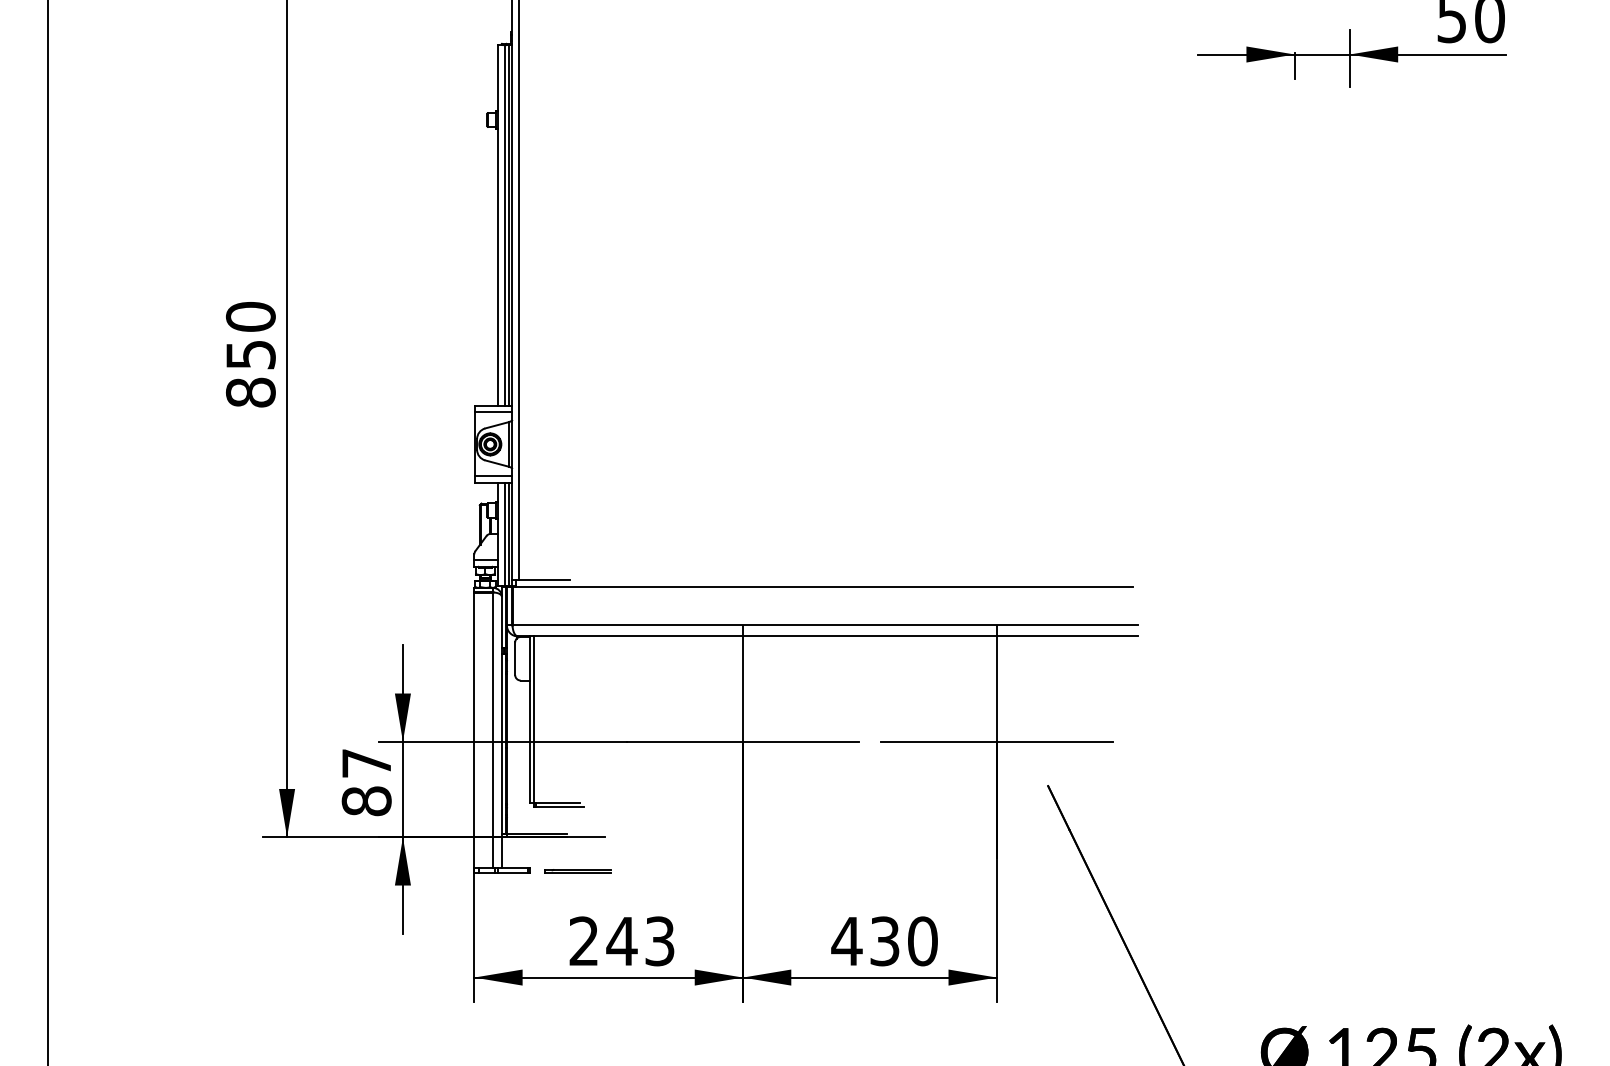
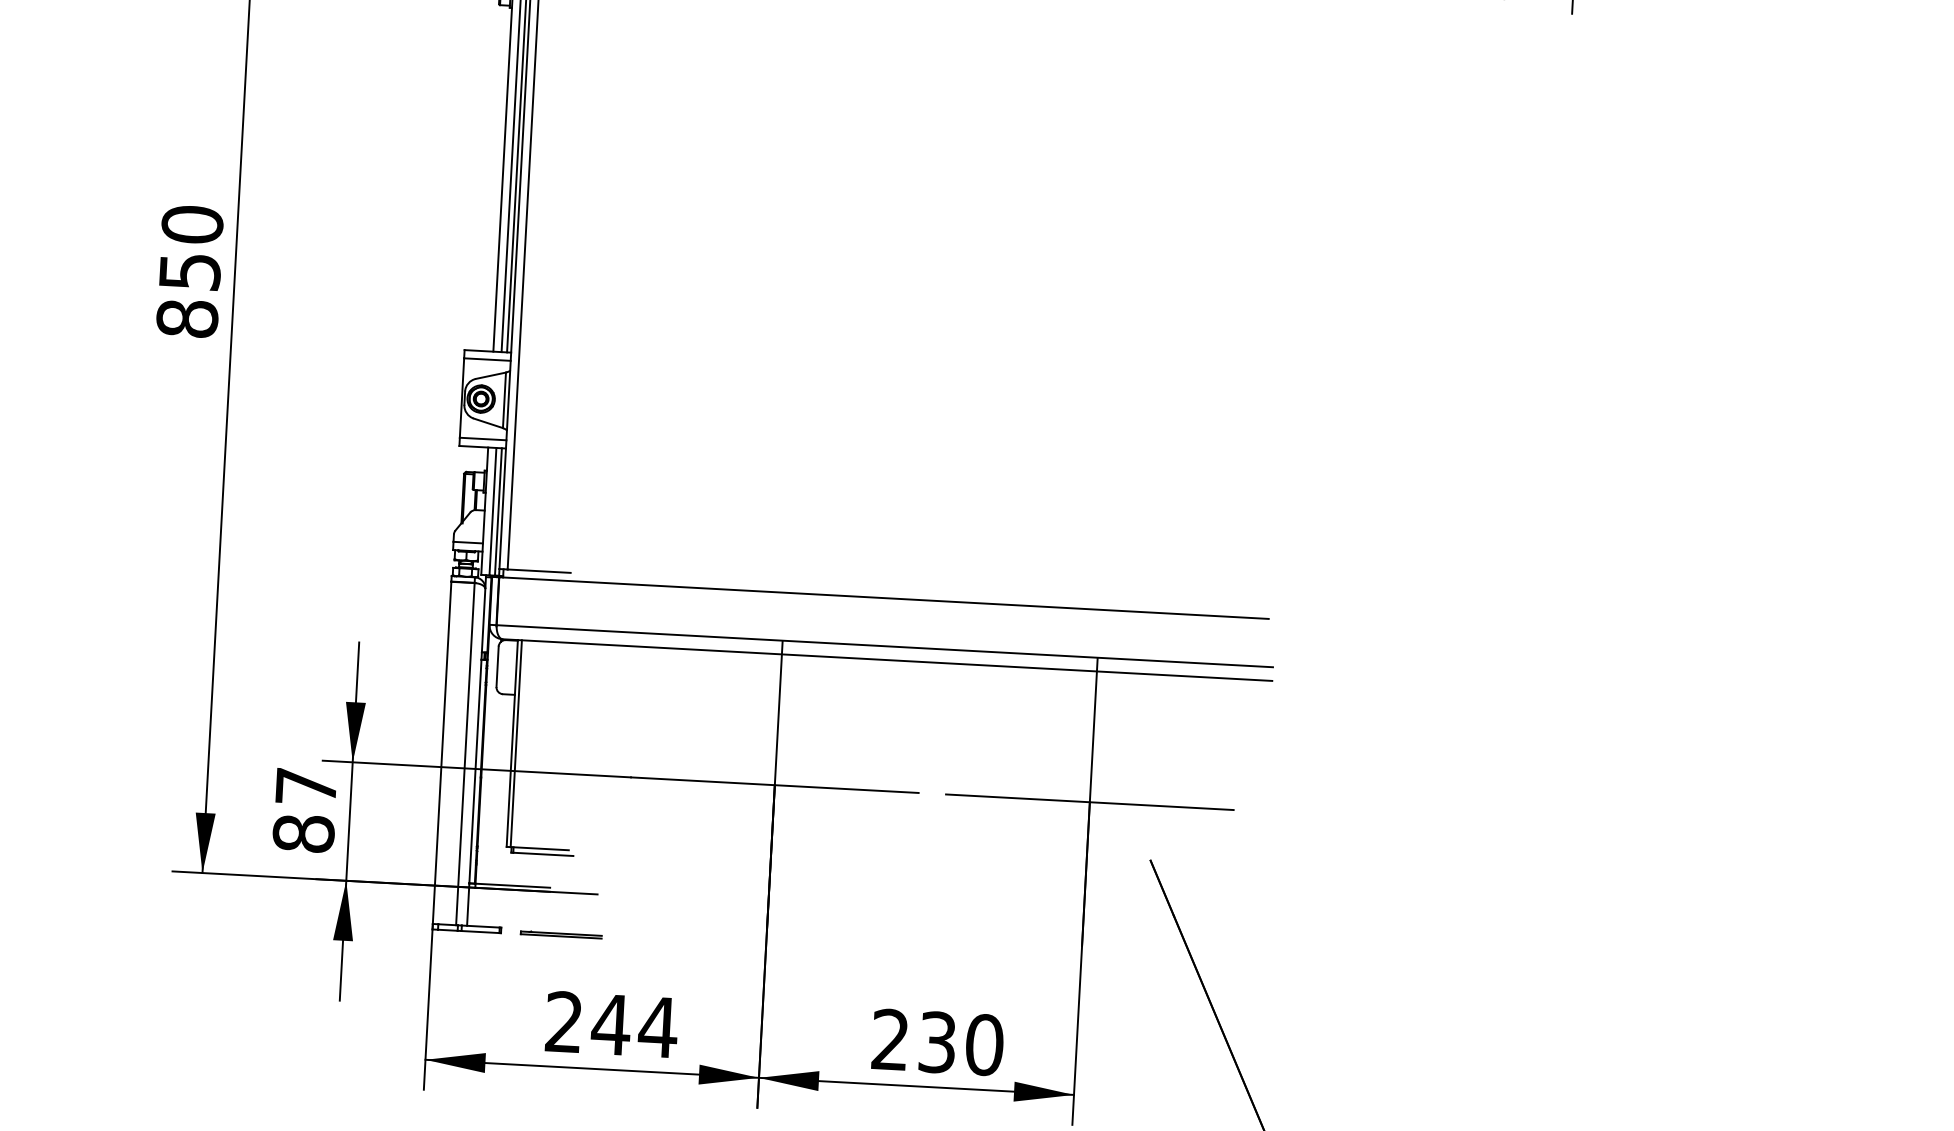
text: (846, 940) -> (889, 1038), 430 -> 230
text: (659, 941) -> (657, 1027), 243 -> 244

